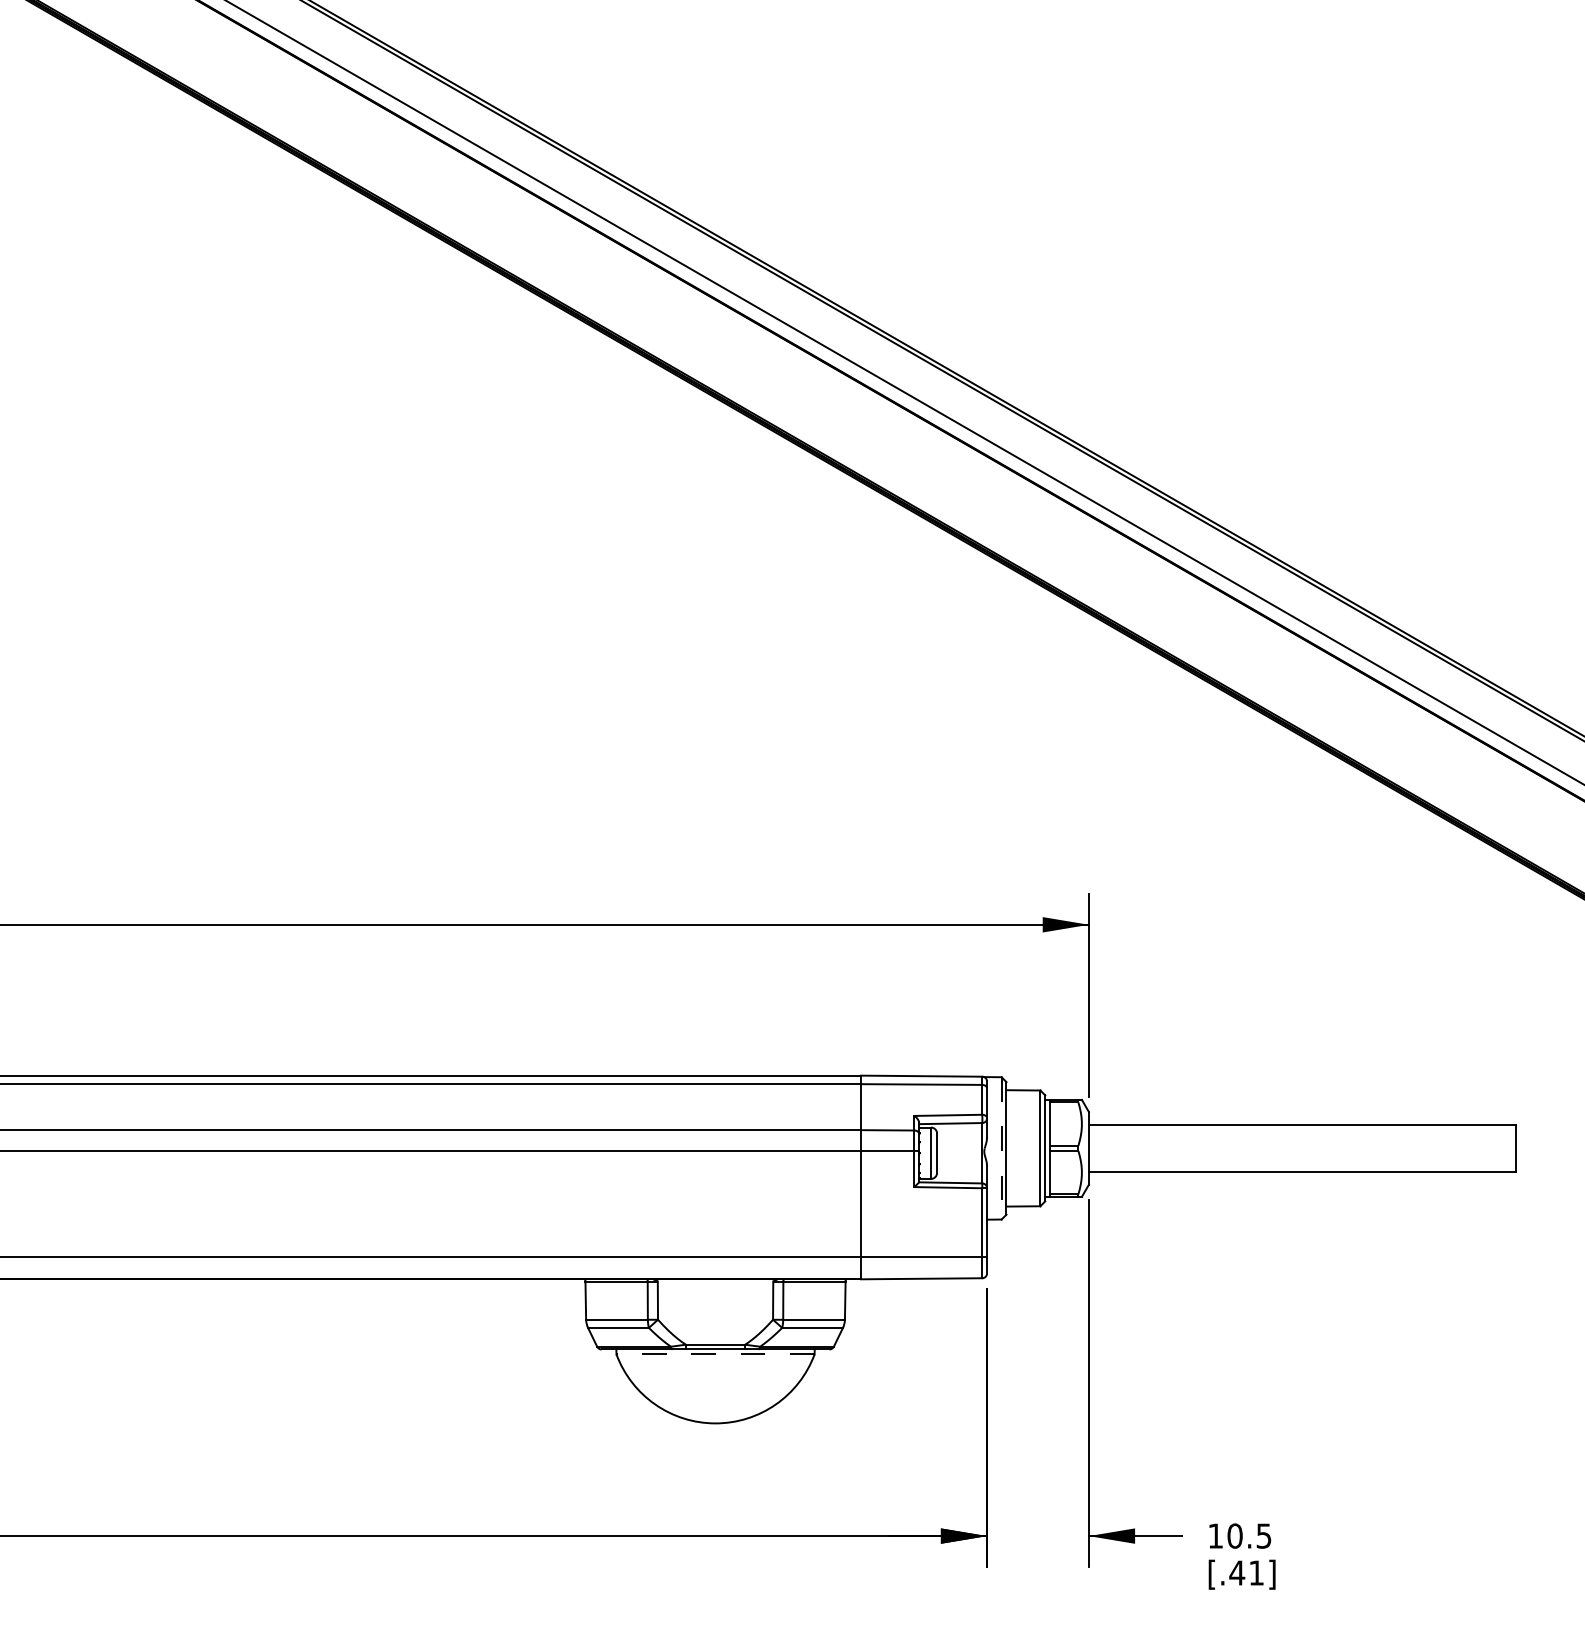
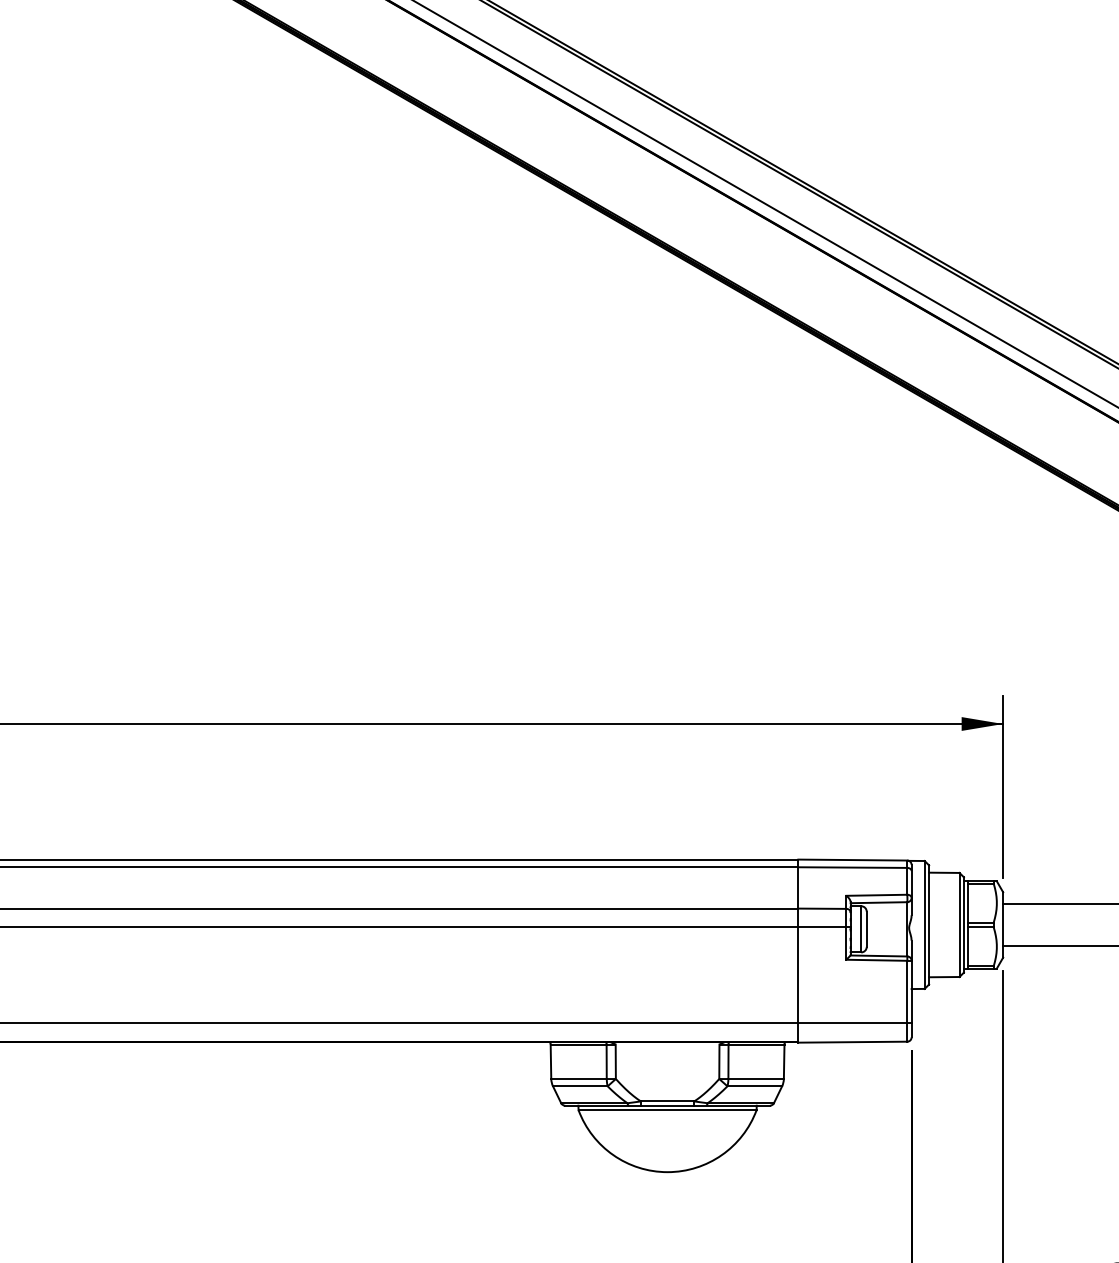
line: (1001, 1148) -> (924, 925), dashed -> solid
line: (715, 1354) -> (667, 1110), dashed -> solid

